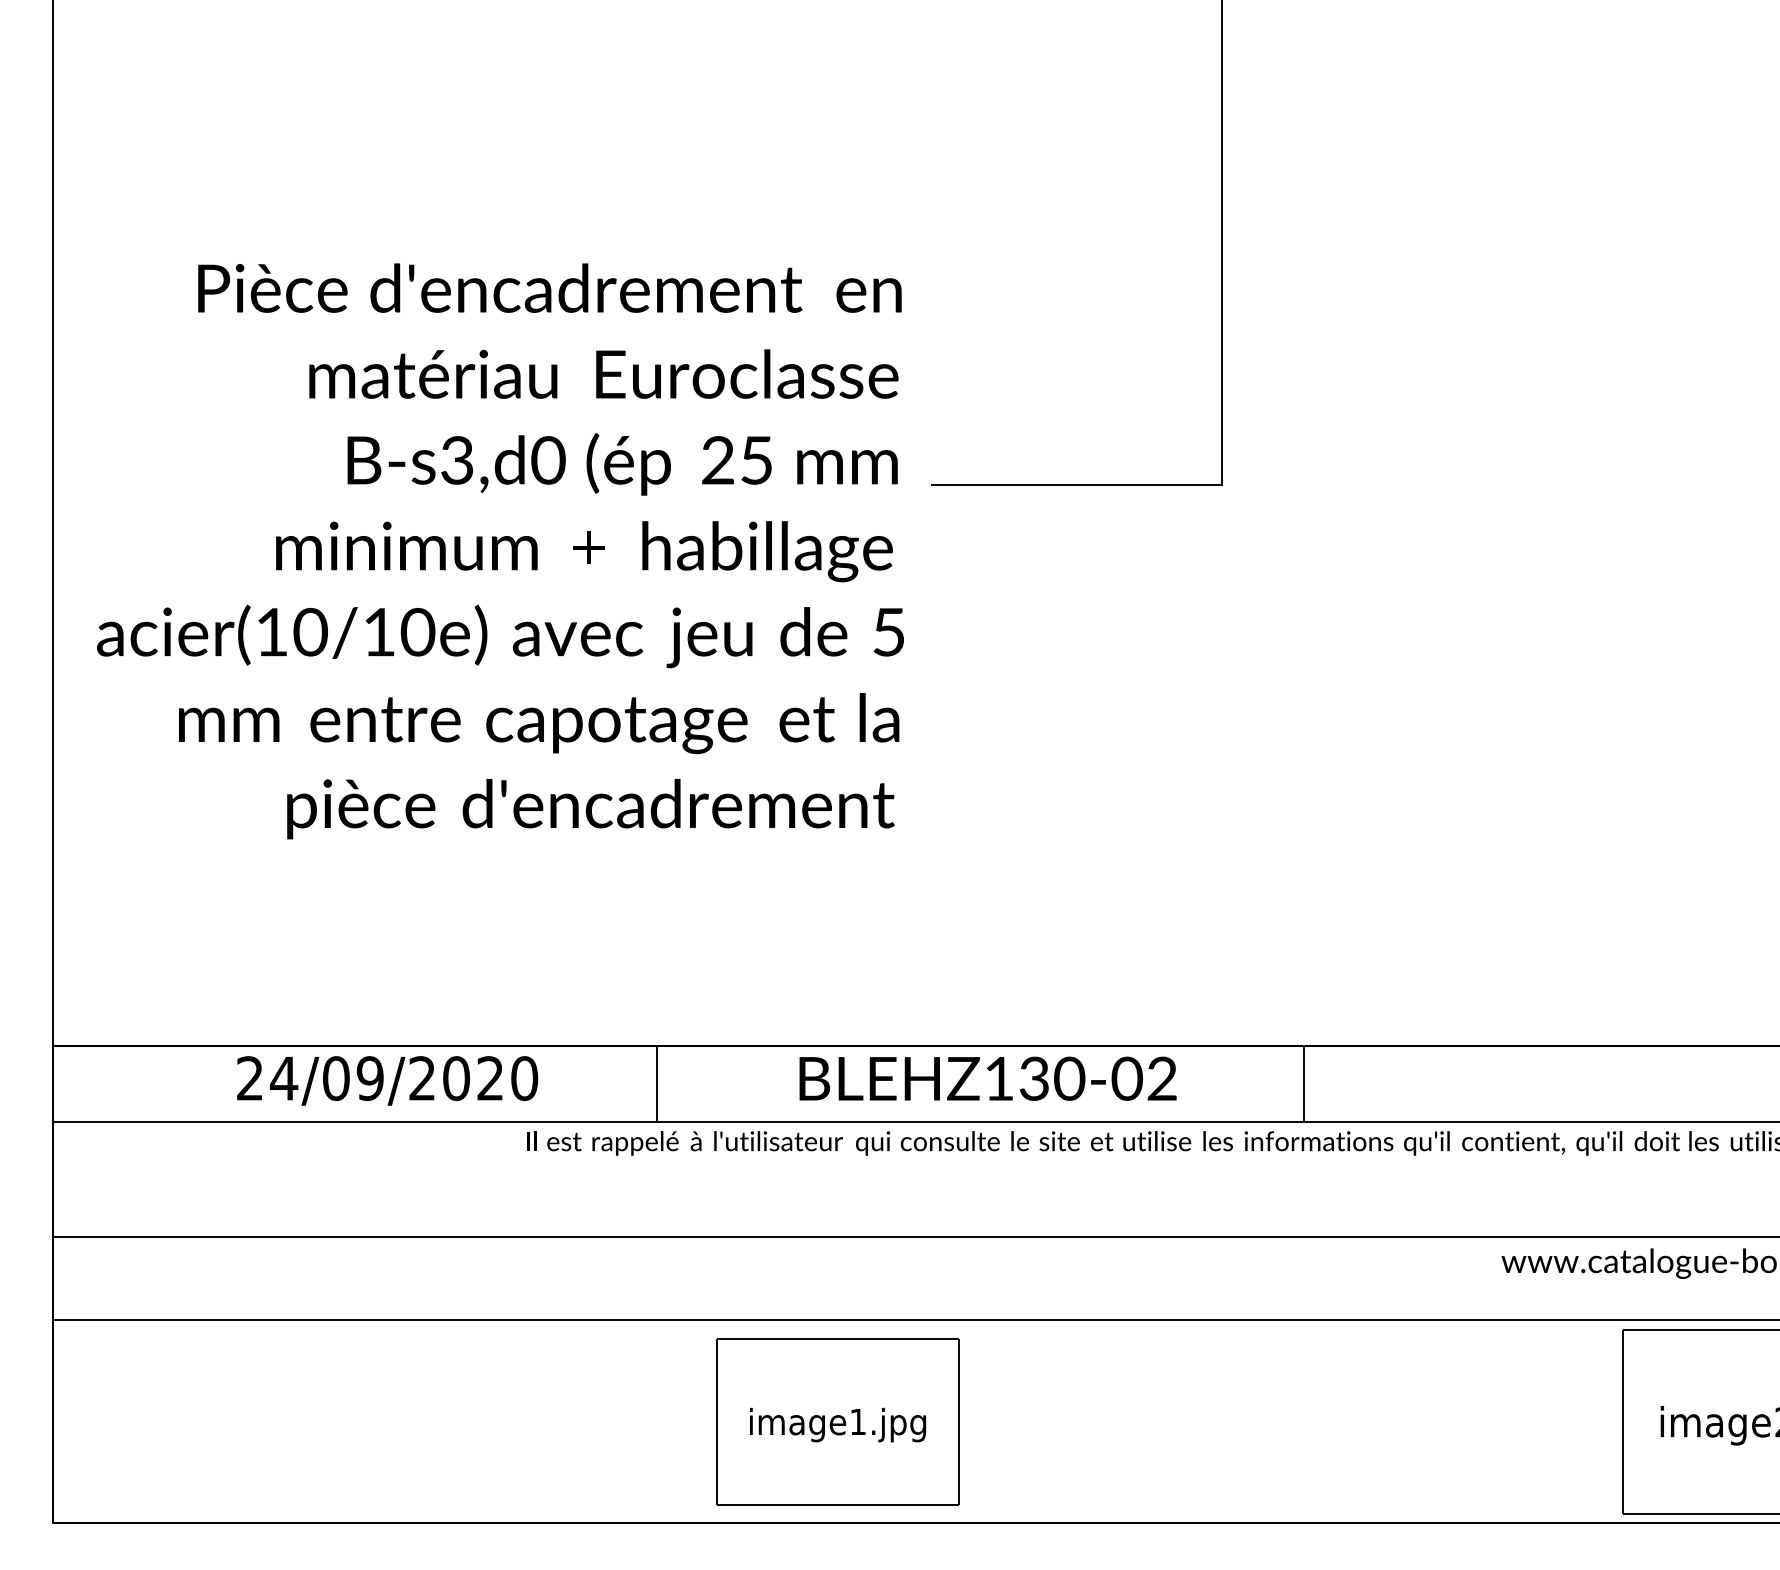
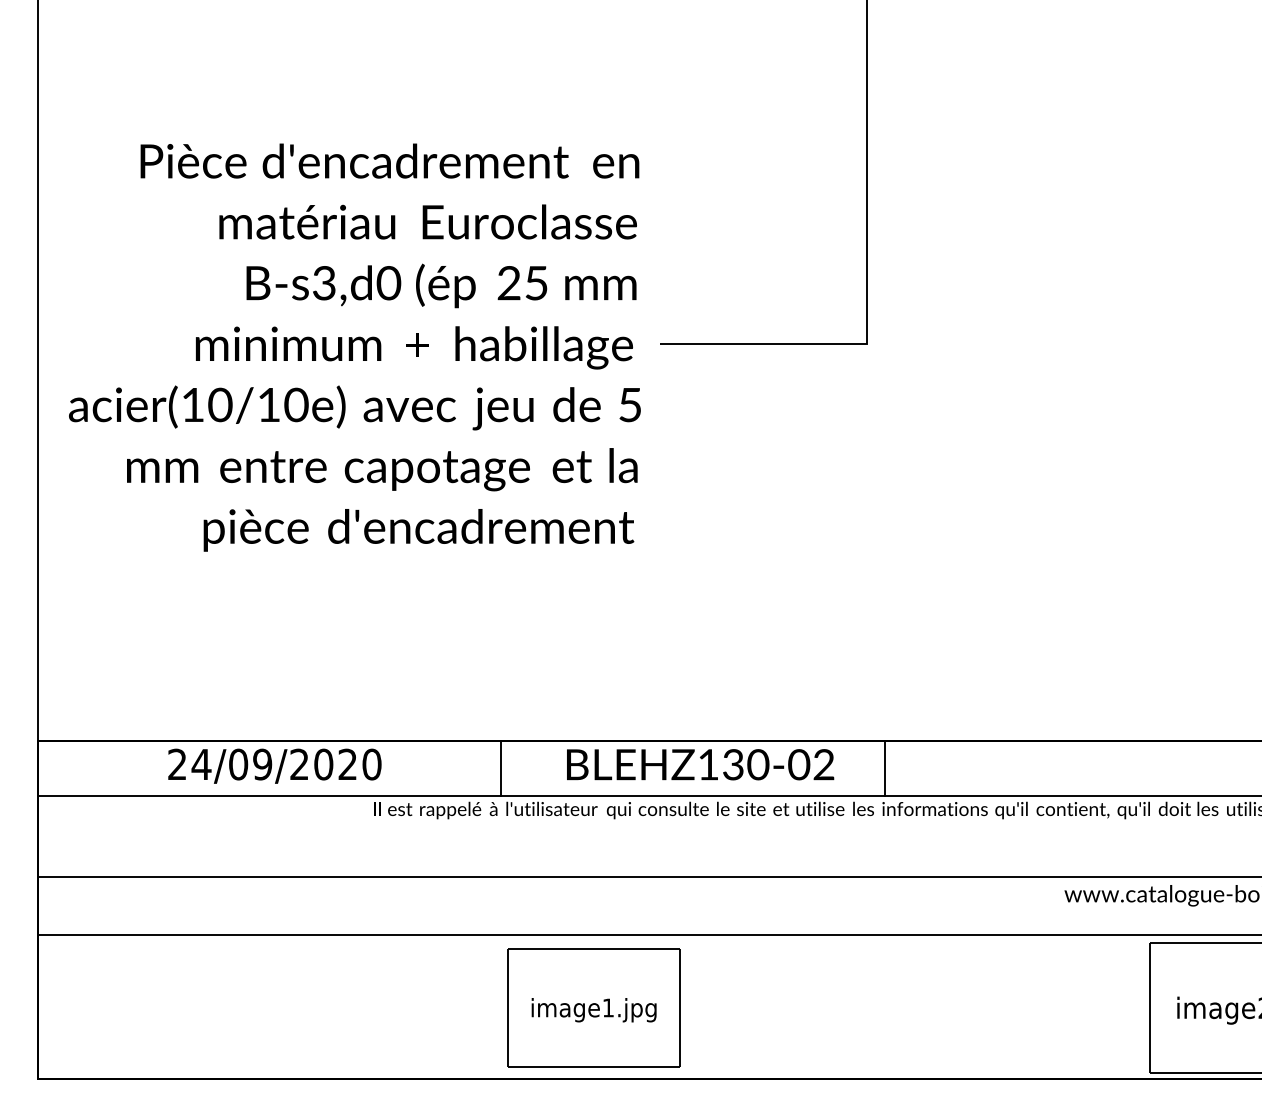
text: (500, 551) -> (354, 347), moved
line: (656, 1083) -> (500, 768), moved
line: (1303, 1083) -> (885, 768), moved

